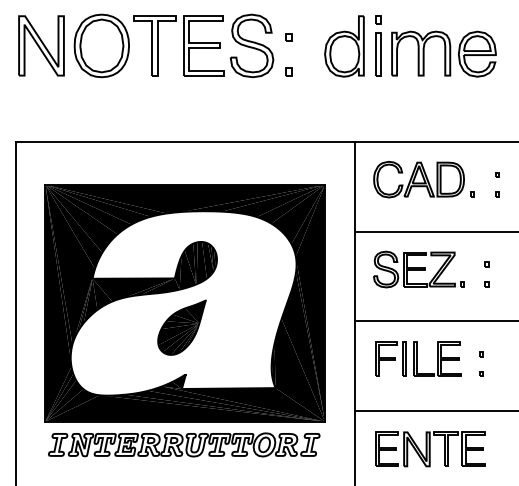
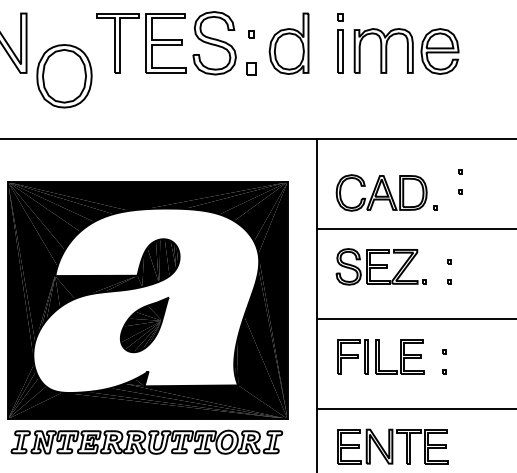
part: (101, 45) -> (64, 75), moved
part: (344, 46) -> (289, 43), moved
part: (288, 71) -> (251, 68), size x1.6
part: (423, 179) -> (386, 192), moved

